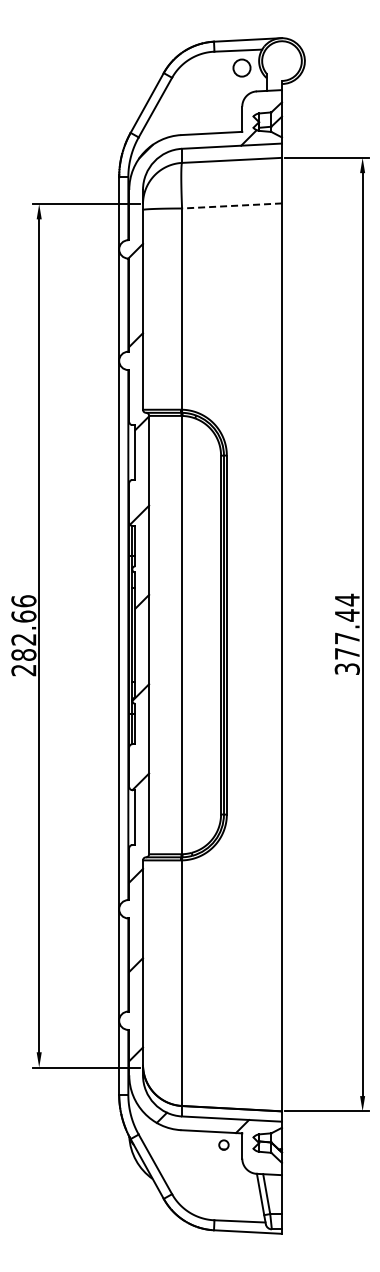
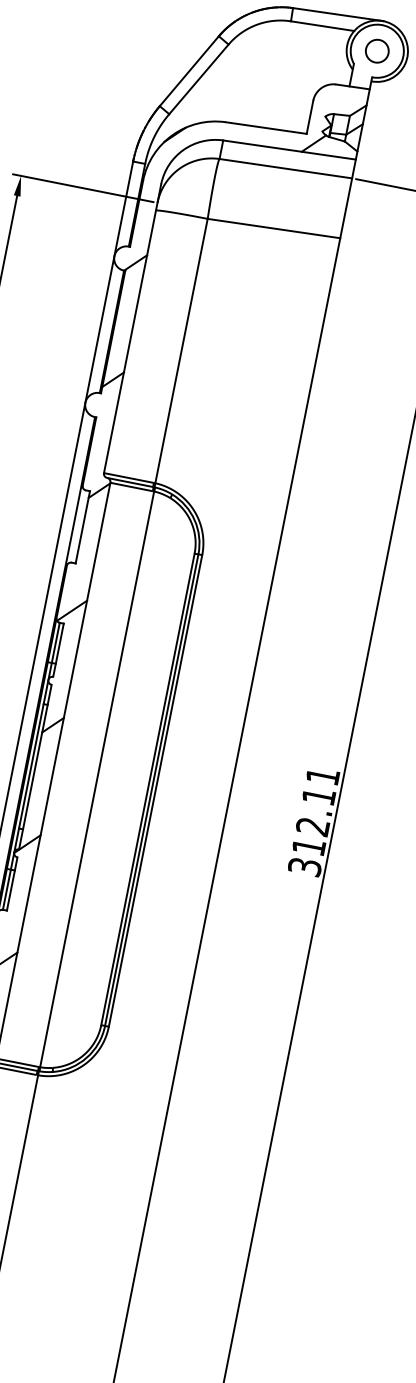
circle: (241, 67) -> (376, 50), moved
line: (231, 205) -> (273, 227), dashed -> solid
text: (346, 626) -> (314, 810), 377.44 -> 312.11

